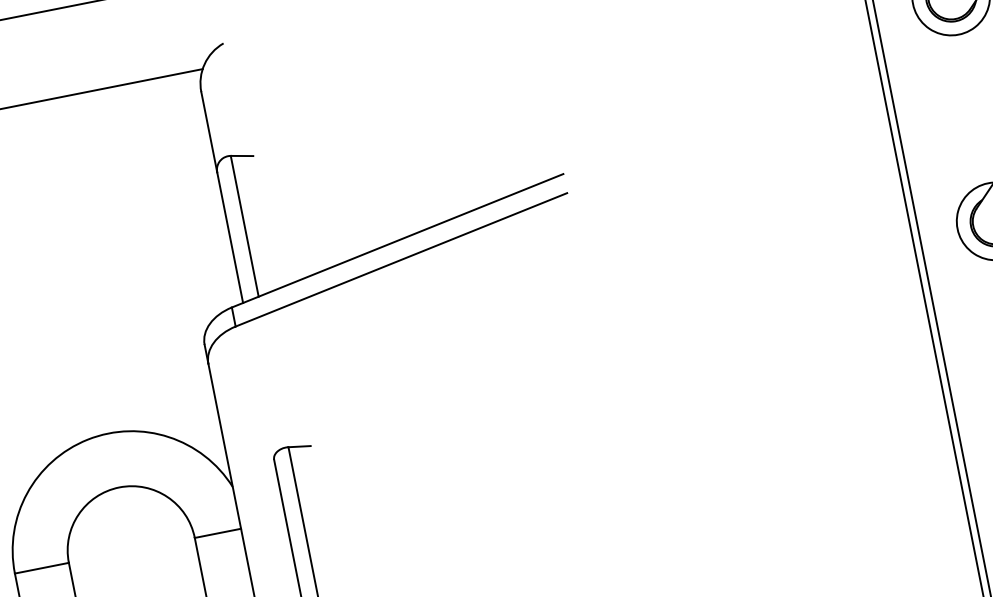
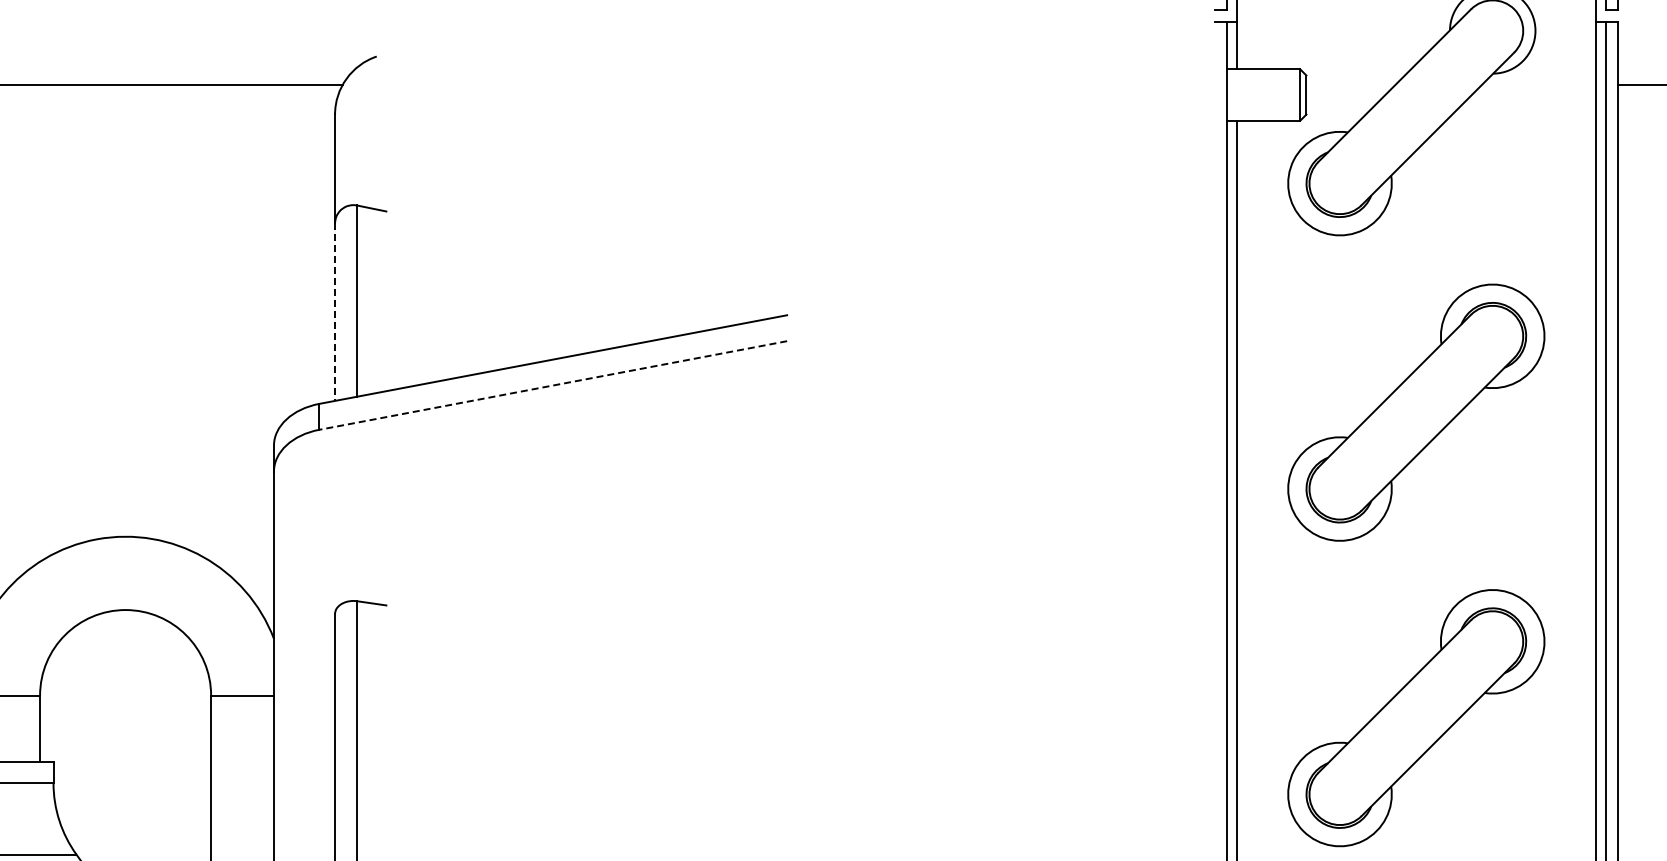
line: (230, 237) -> (335, 312), solid -> dashed
line: (400, 259) -> (552, 385), solid -> dashed

